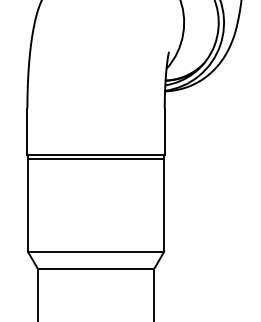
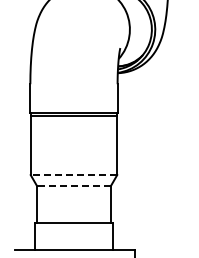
line: (95, 252) -> (73, 175), solid -> dashed
line: (95, 269) -> (73, 186), solid -> dashed

